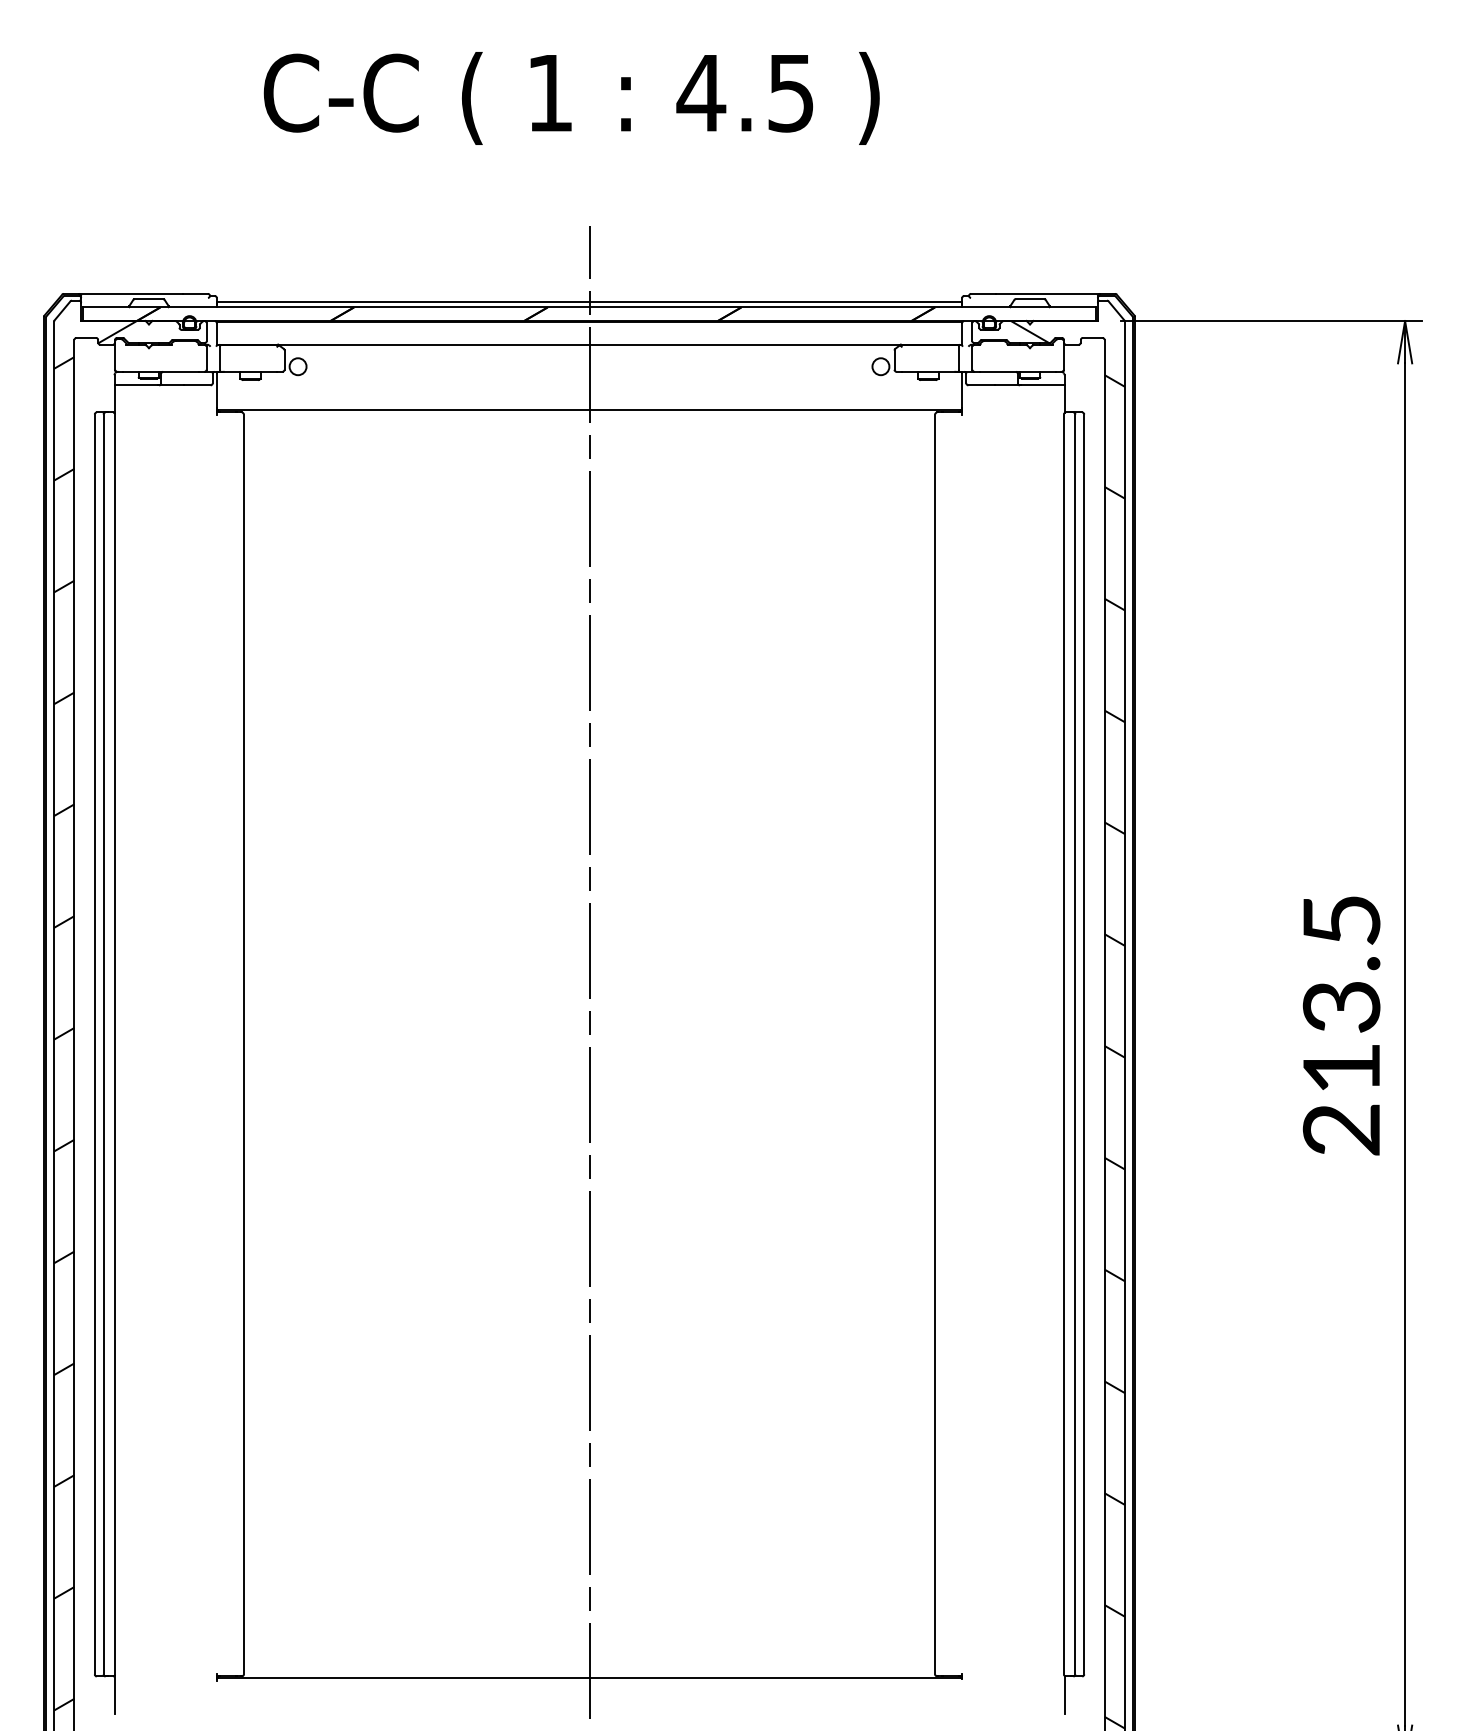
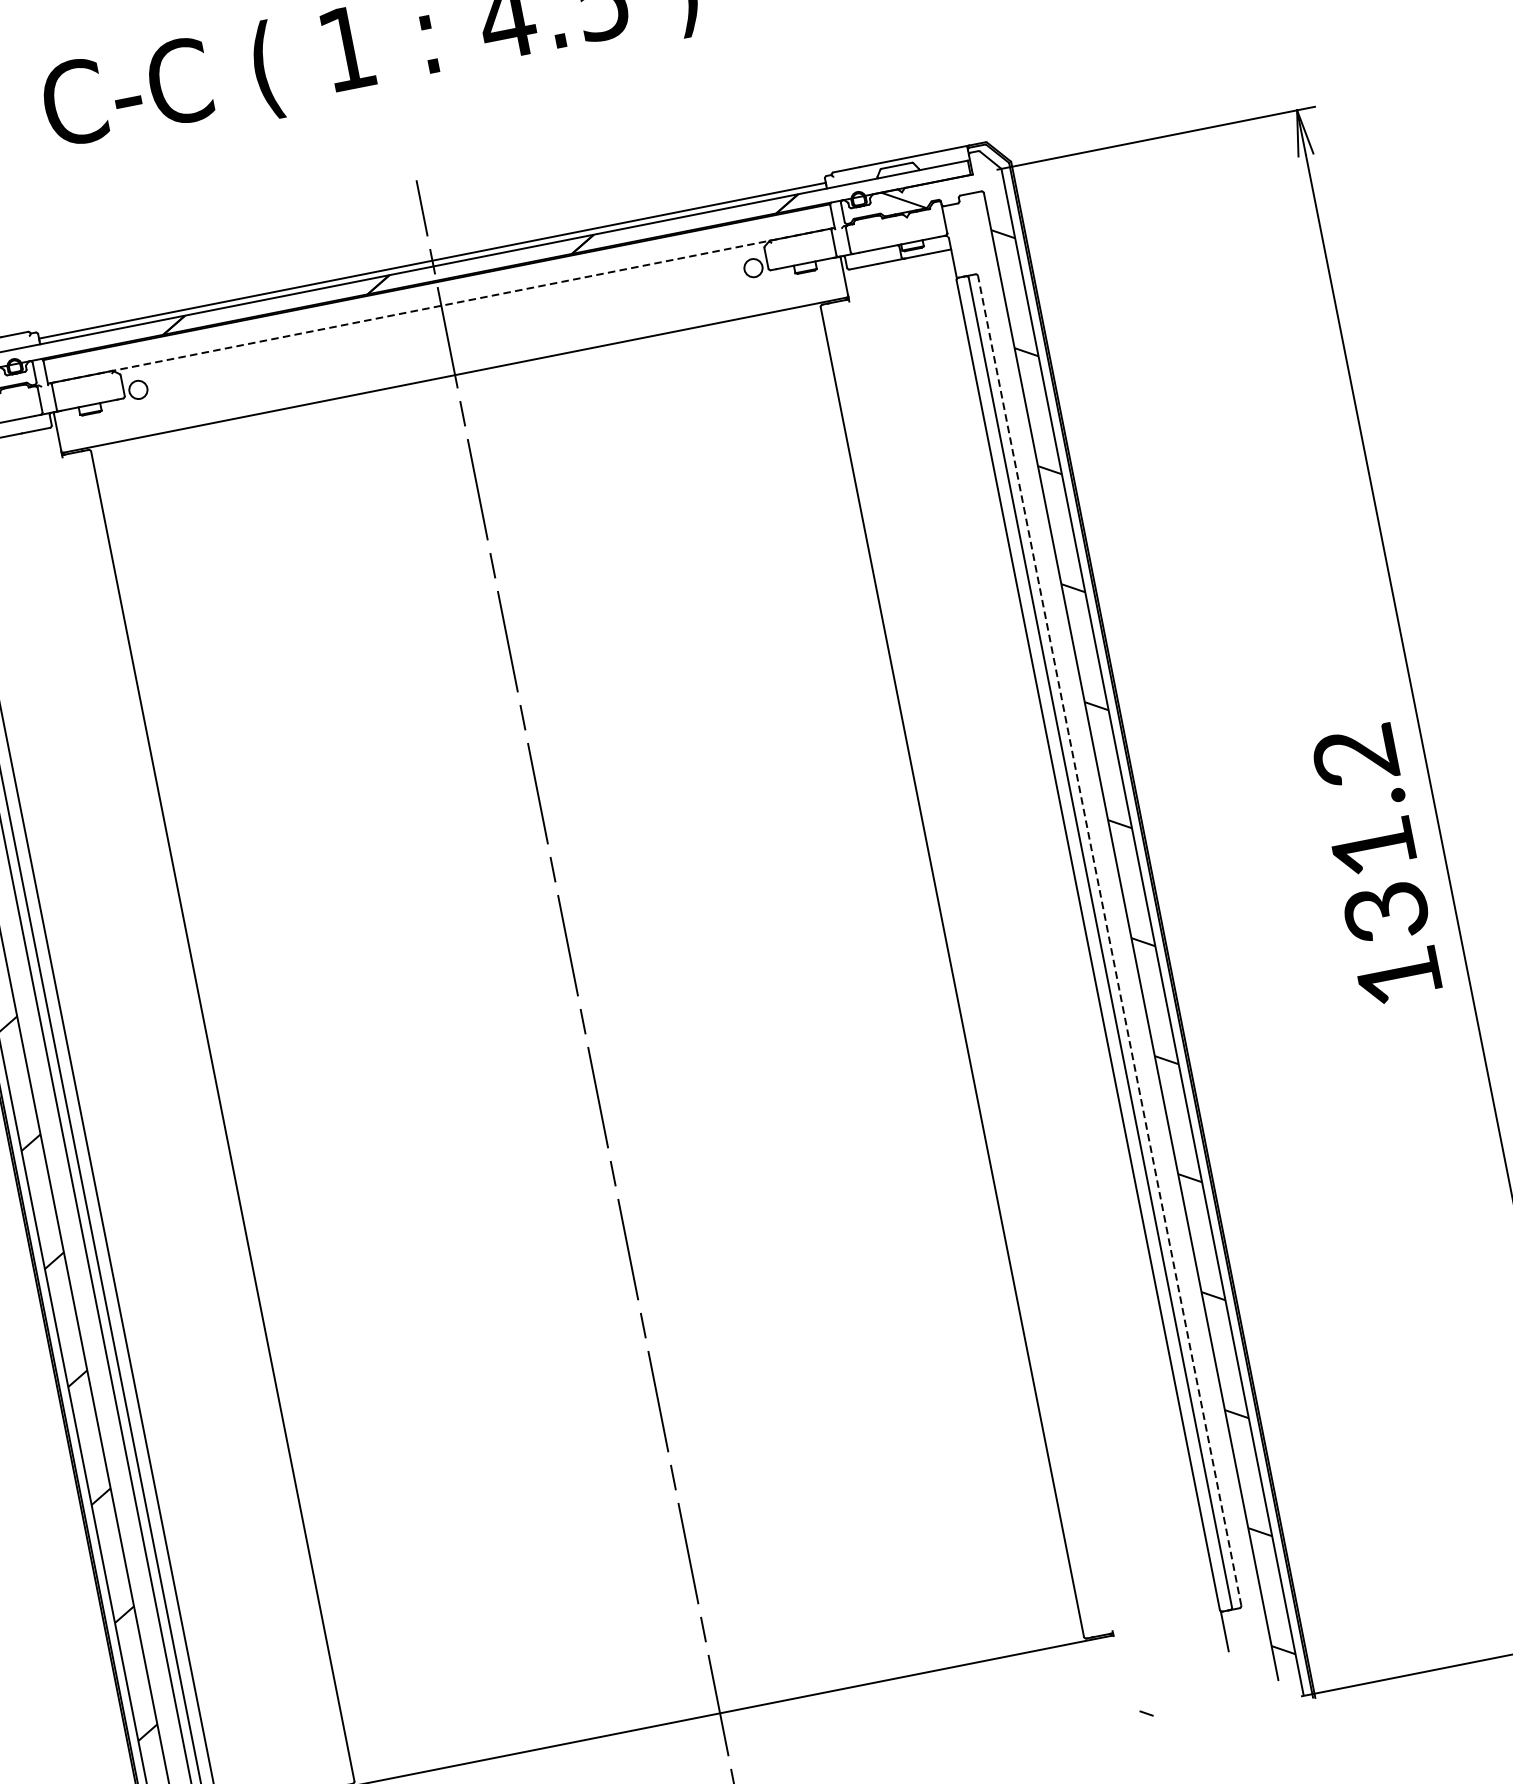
line: (590, 344) -> (442, 305), solid -> dashed
text: (1341, 1025) -> (1377, 867), 213.5 -> 131.2
line: (1084, 1044) -> (1109, 940), solid -> dashed

